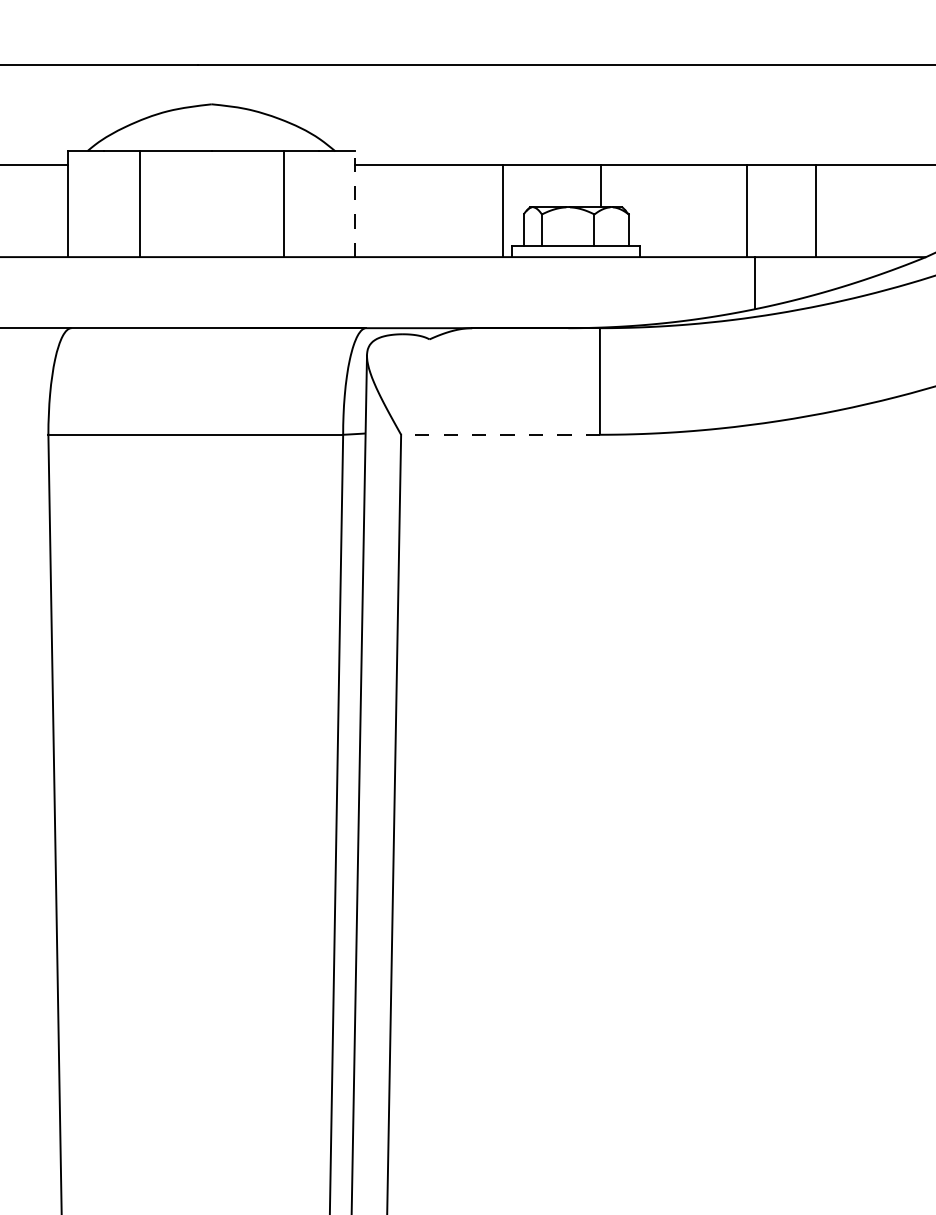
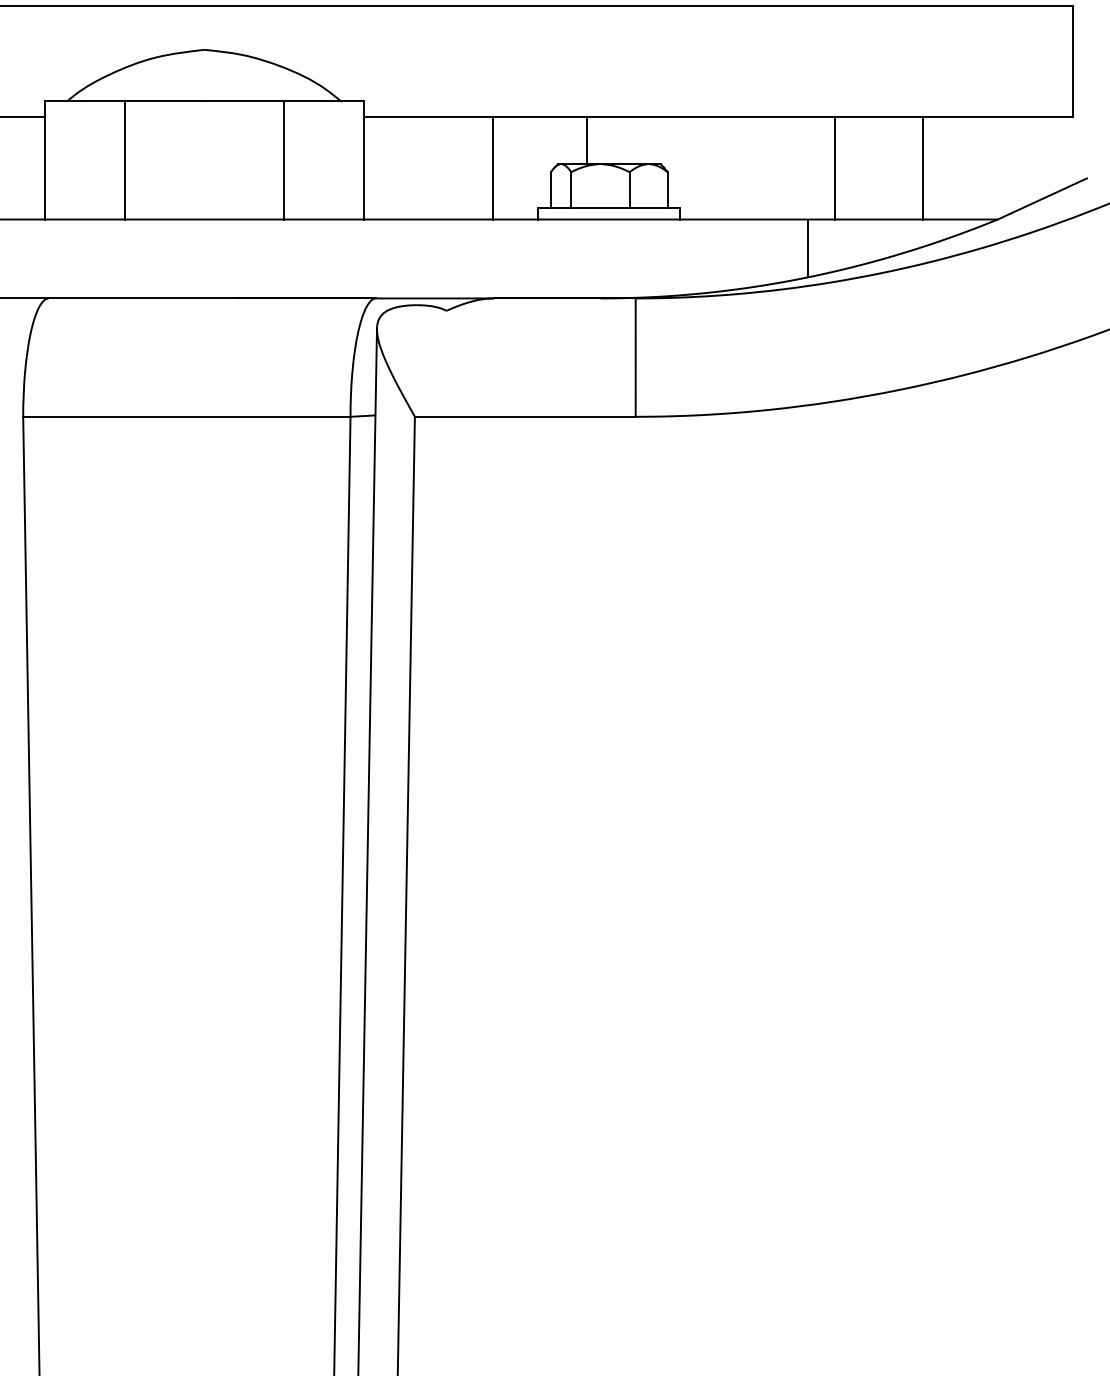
line: (601, 185) -> (587, 140), moved
line: (355, 203) -> (364, 159), dashed -> solid
line: (502, 210) -> (492, 167), moved
line: (747, 210) -> (835, 167), moved
line: (815, 210) -> (922, 167), moved
line: (499, 434) -> (524, 416), dashed -> solid

